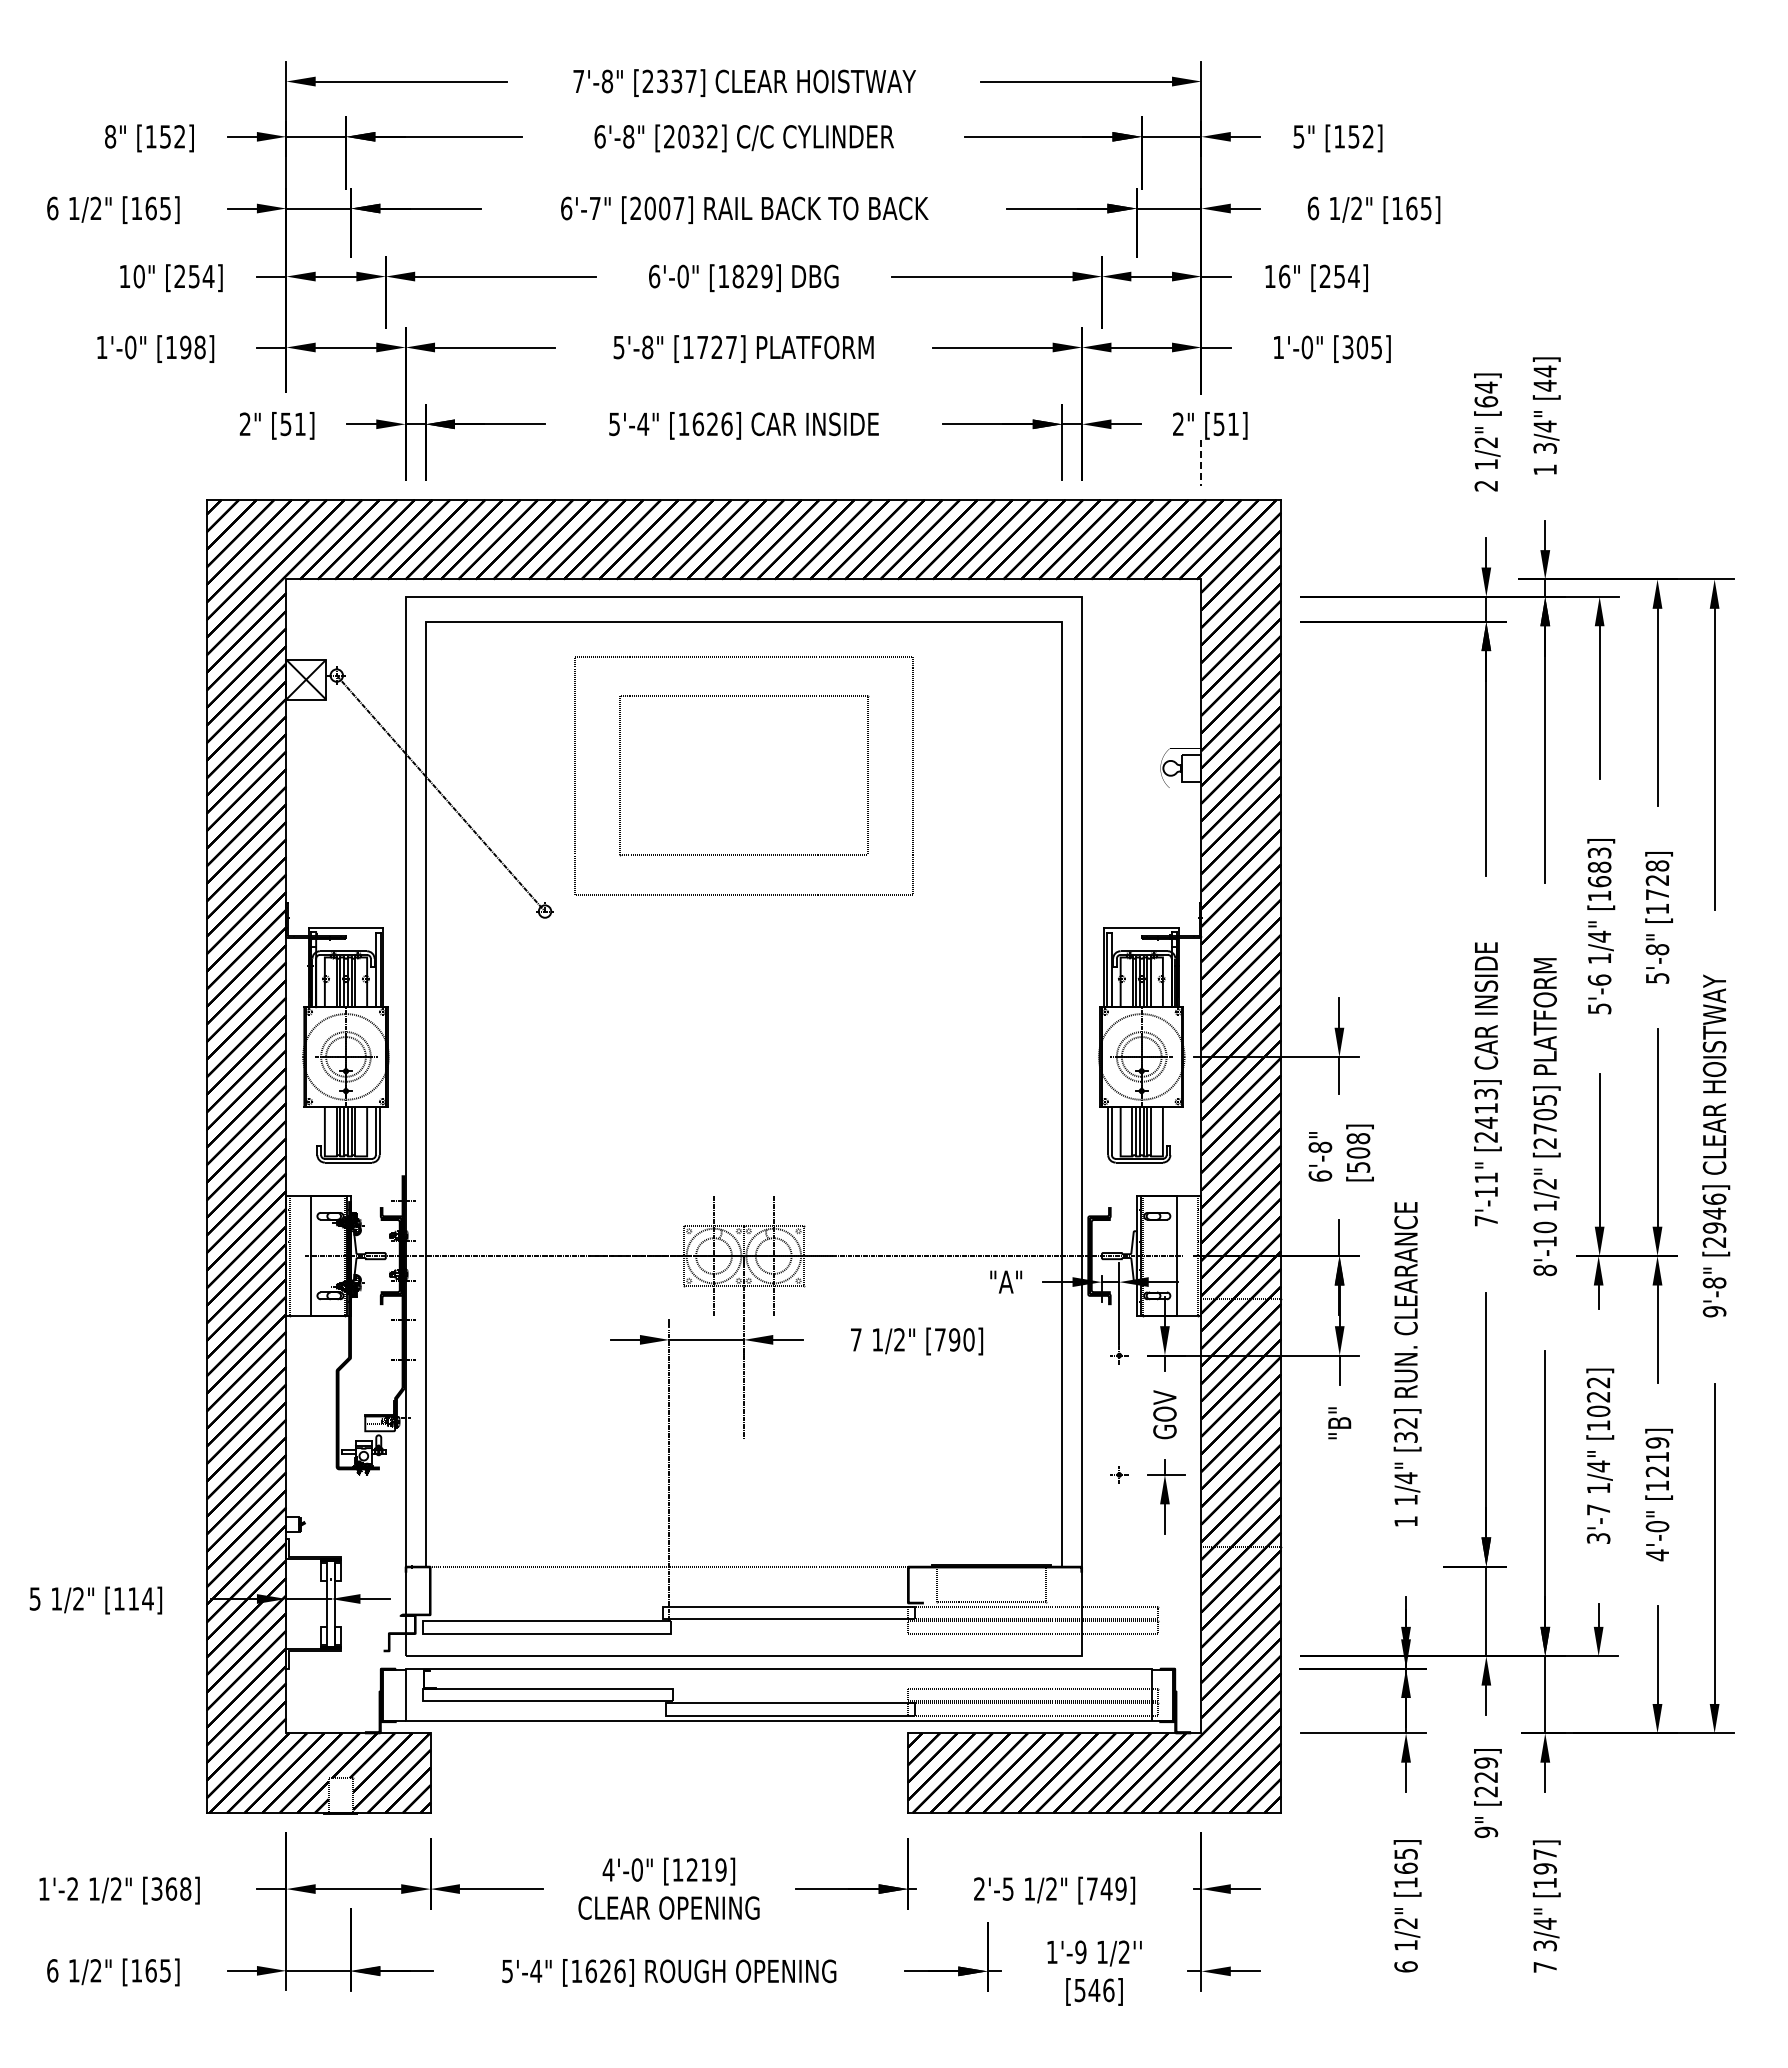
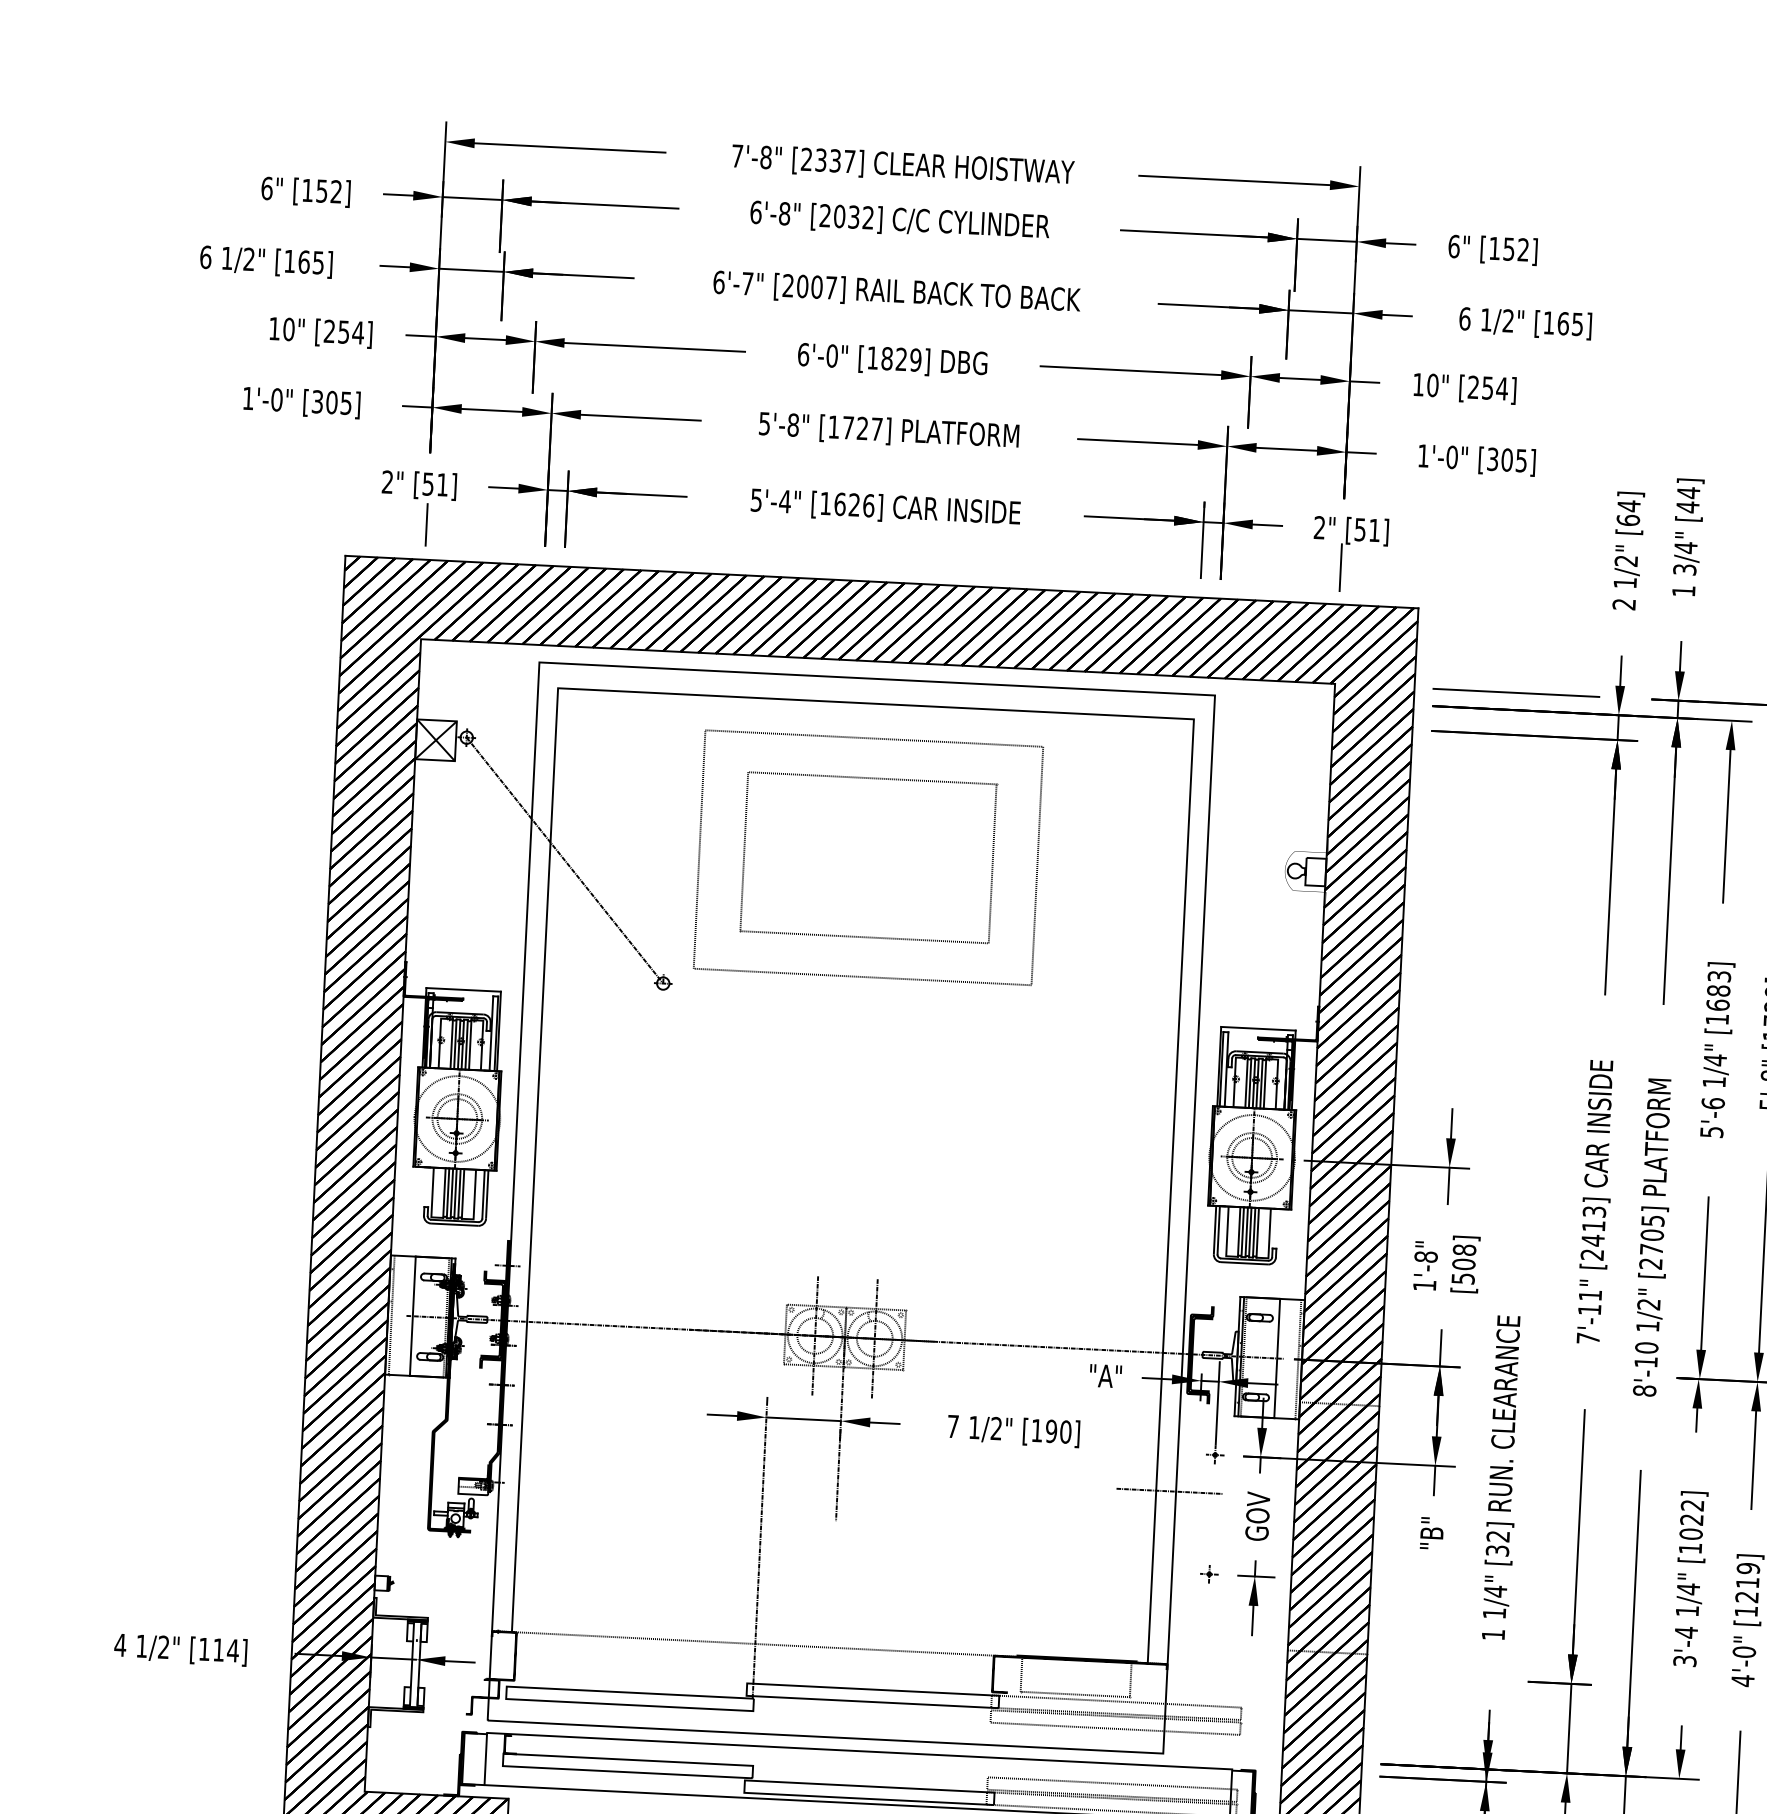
text: (110, 136) -> (267, 188), 8" -> 6"
text: (1298, 136) -> (1453, 246), 5" -> 6"
text: (1284, 275) -> (1432, 384), 16" -> 10"
text: (185, 347) -> (331, 402), [198] -> [305]
line: (1201, 463) -> (1340, 568), dashed -> solid
line: (286, 464) -> (426, 524), added
line: (1382, 579) -> (1515, 692), added
text: (1320, 1175) -> (1424, 1285), 6'-8" -> 1'-8"
text: (940, 1339) -> (1037, 1430), [790] -> [190]
line: (1075, 1394) -> (1169, 1491), added
text: (1598, 1509) -> (1686, 1632), 3'-7 -> 3'-4
text: (35, 1598) -> (120, 1644), 5 -> 4

